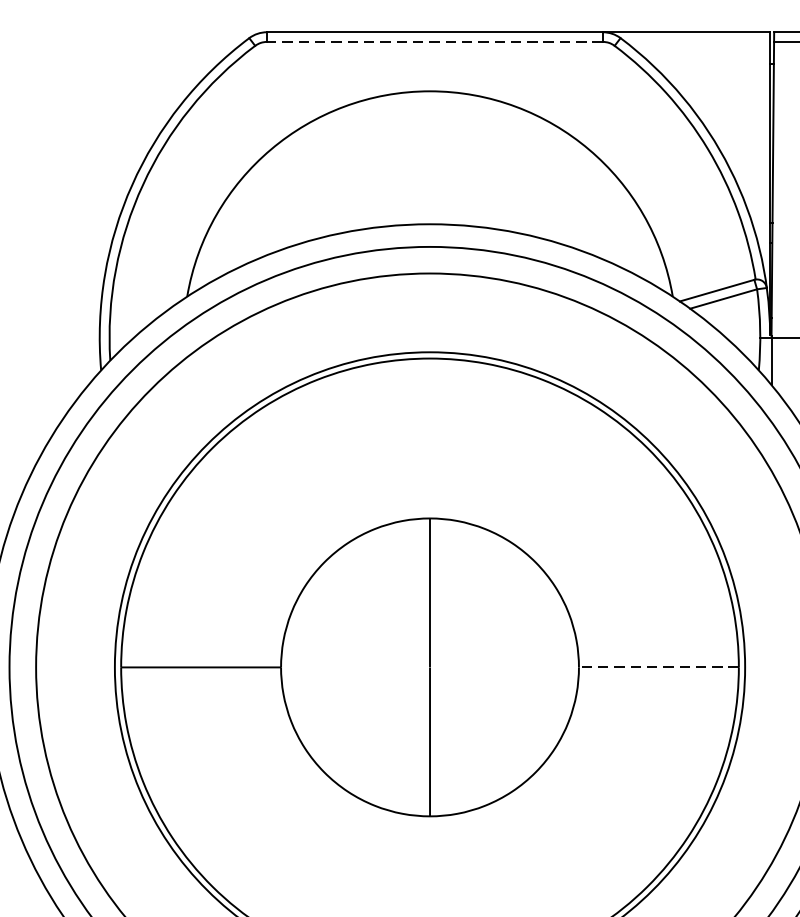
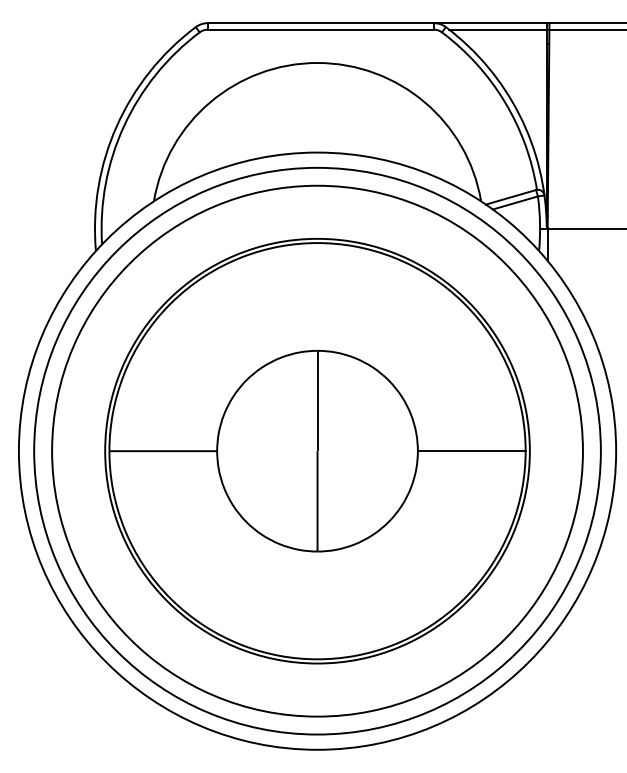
line: (434, 41) -> (320, 29), dashed -> solid
line: (697, 41) -> (497, 29), added
line: (658, 667) -> (471, 451), dashed -> solid

